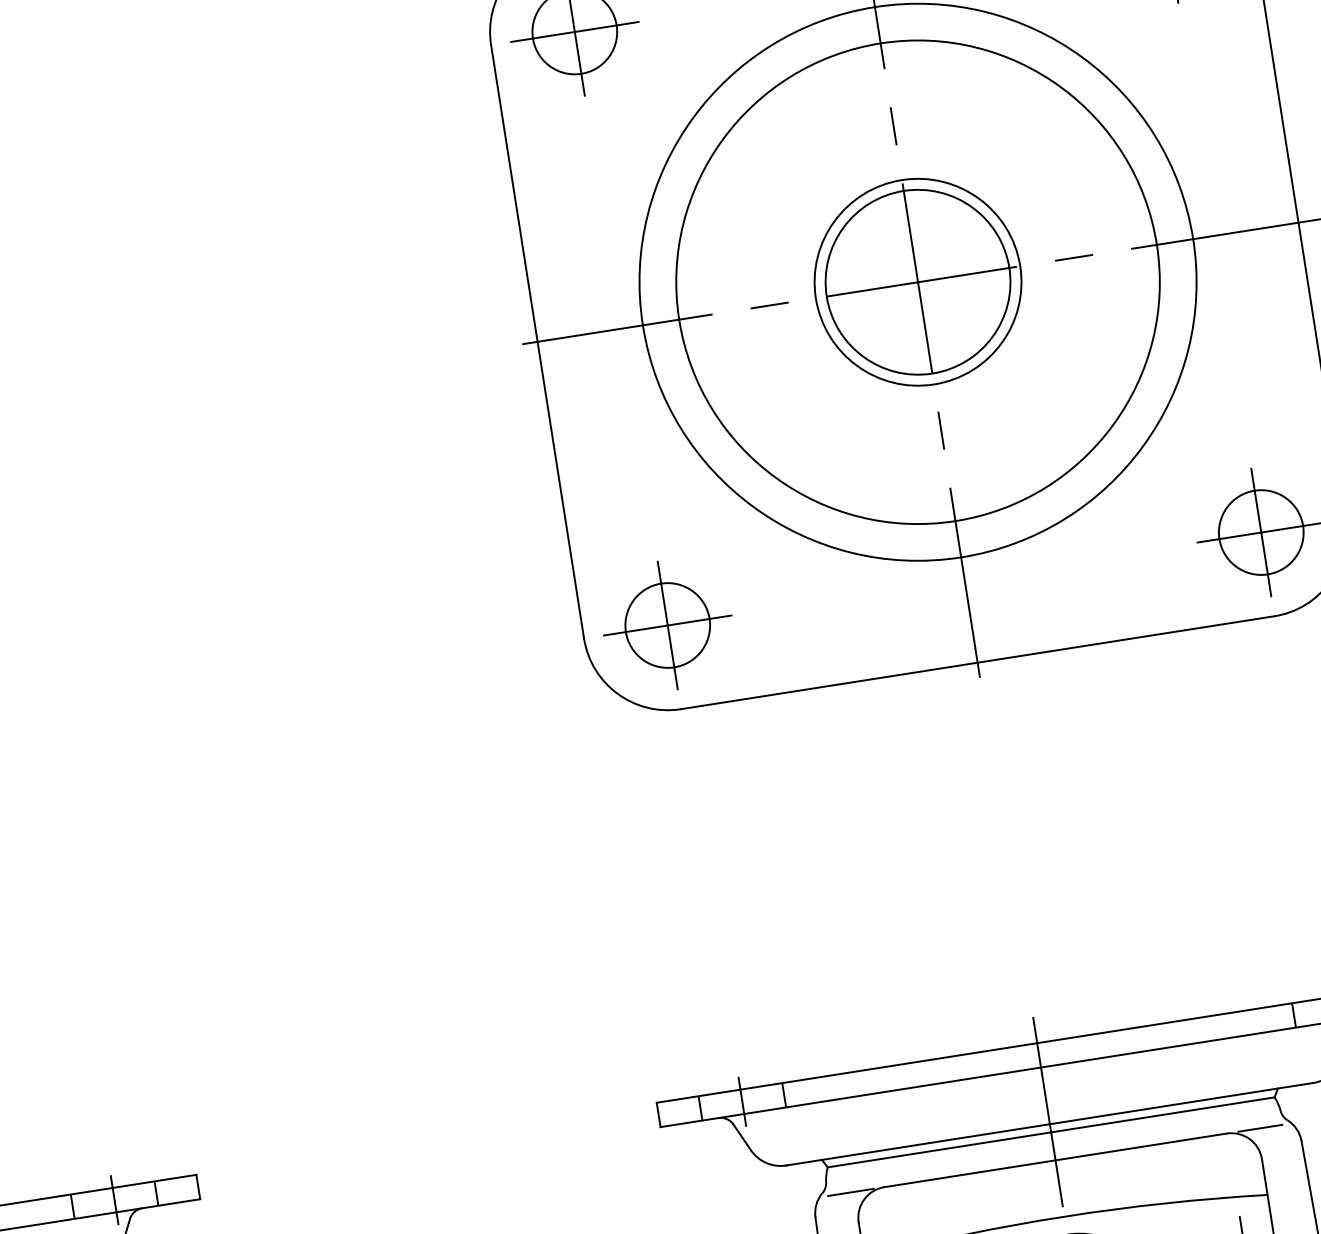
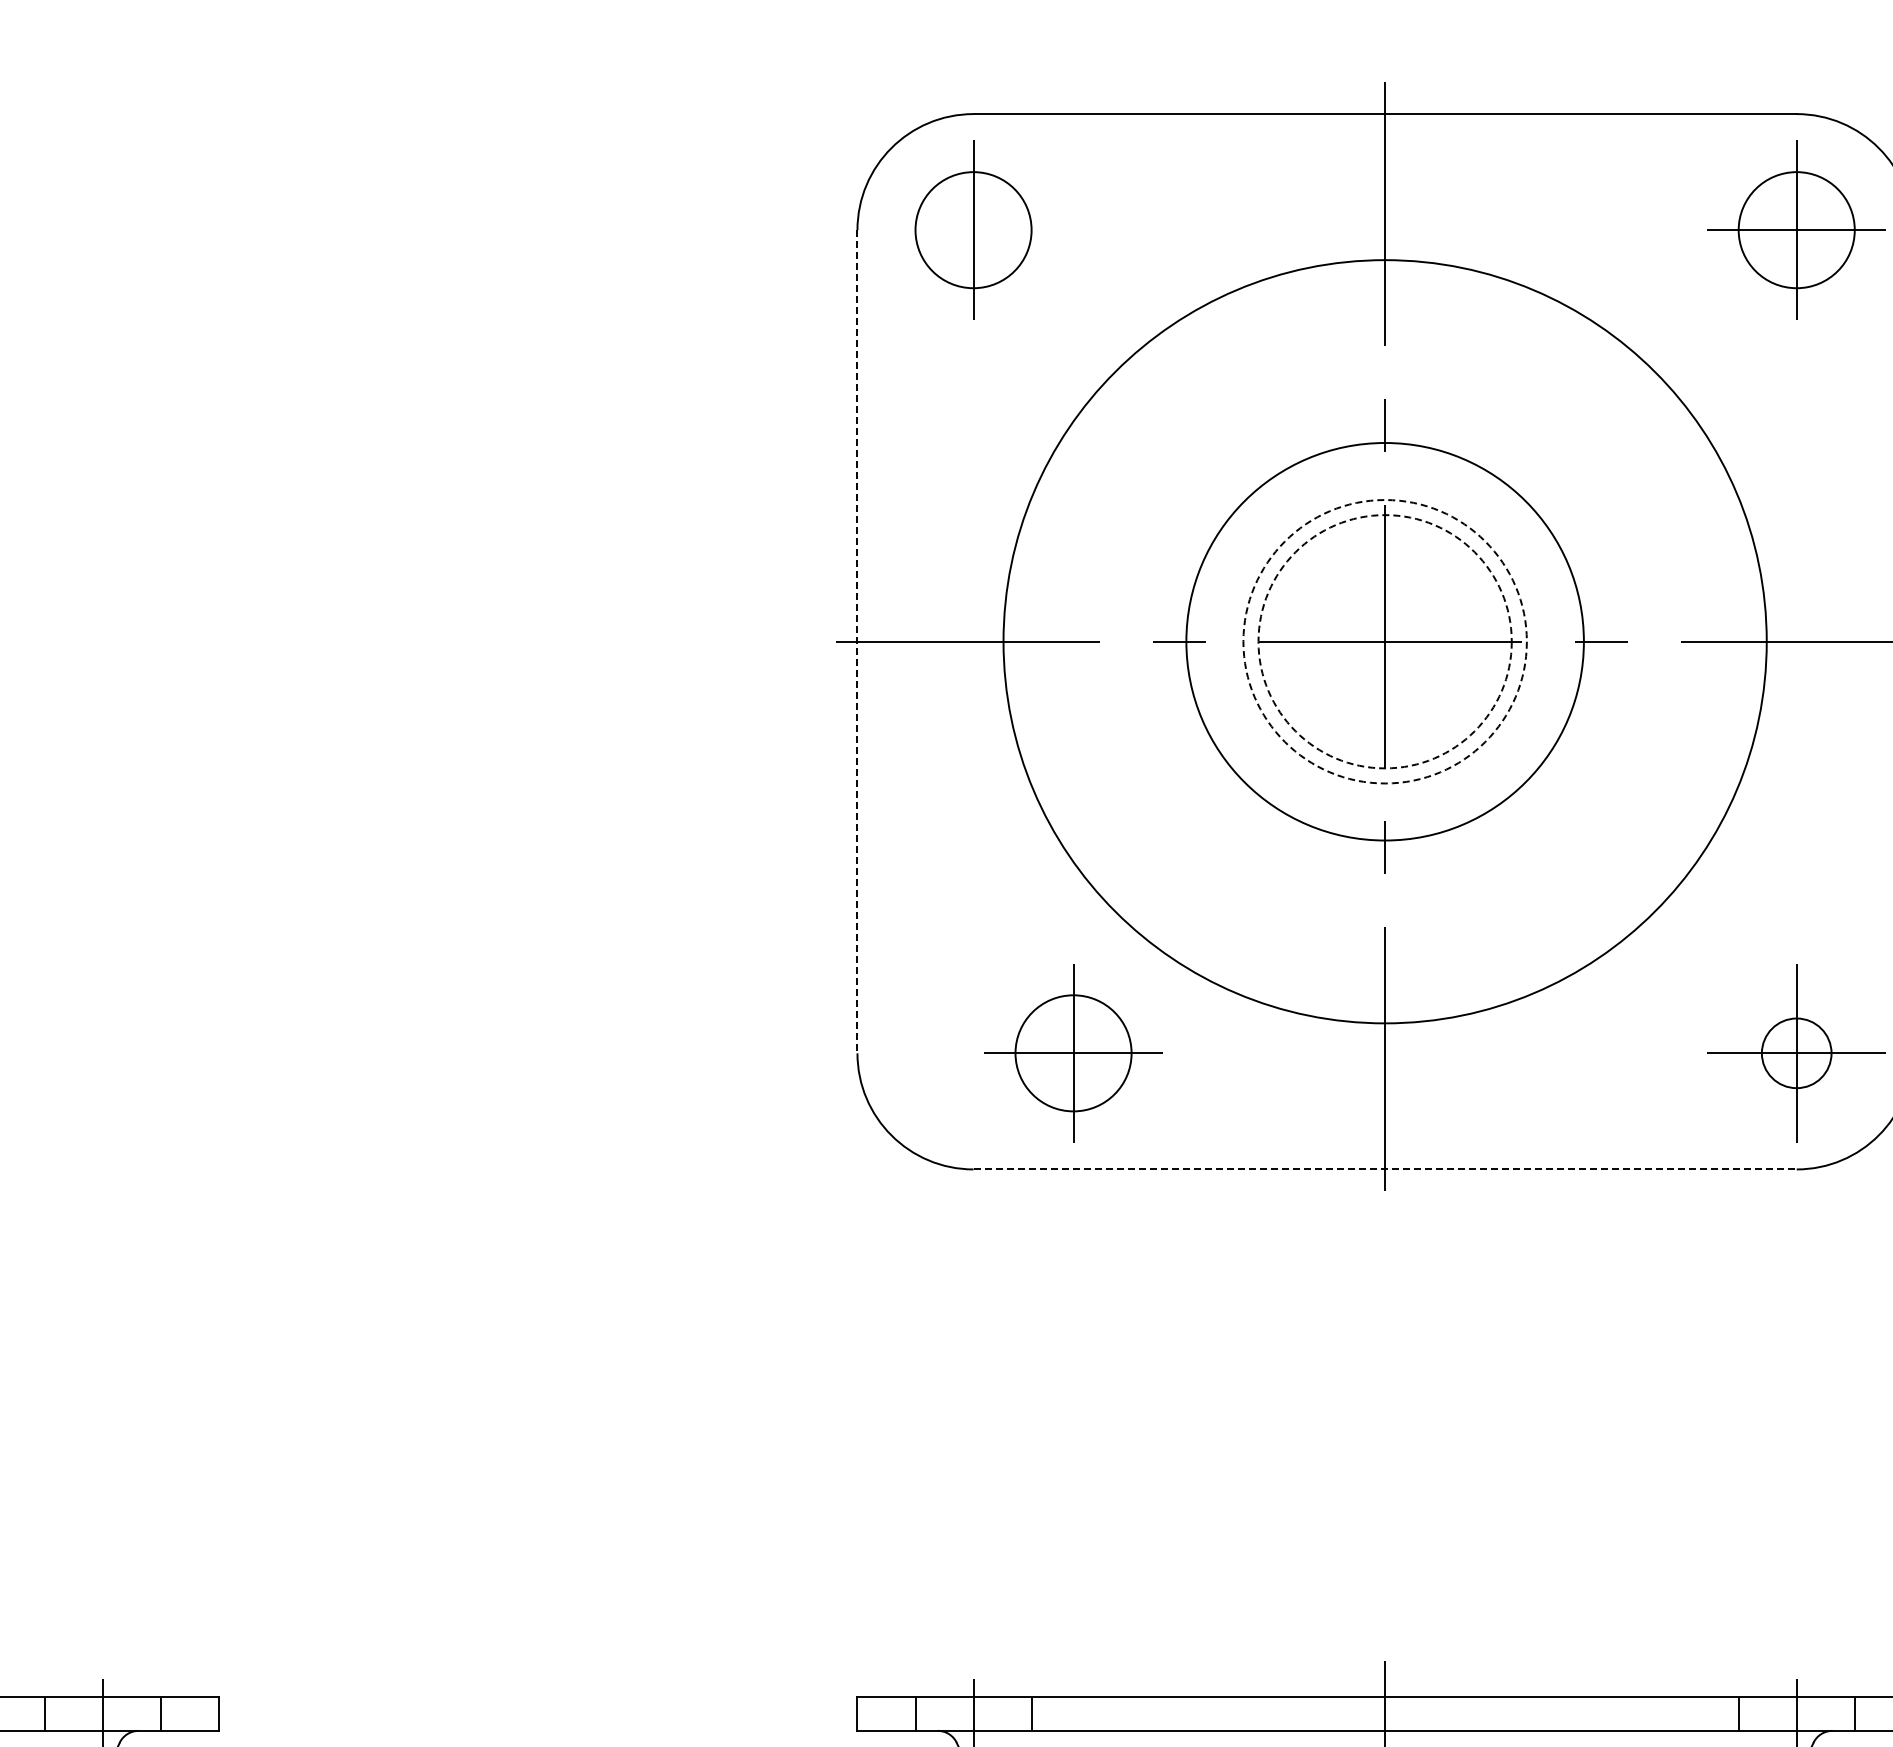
line: (574, 32) -> (973, 230), removed
circle: (917, 282) -> (1384, 641), size x0.6
circle: (917, 282) -> (1384, 641), solid -> dashed
circle: (917, 282) -> (1384, 641), solid -> dashed
line: (537, 341) -> (857, 641), solid -> dashed
circle: (1261, 532) -> (1796, 1053), size x0.6
part: (667, 625) -> (1073, 1053), moved
line: (977, 662) -> (1385, 1169), solid -> dashed

